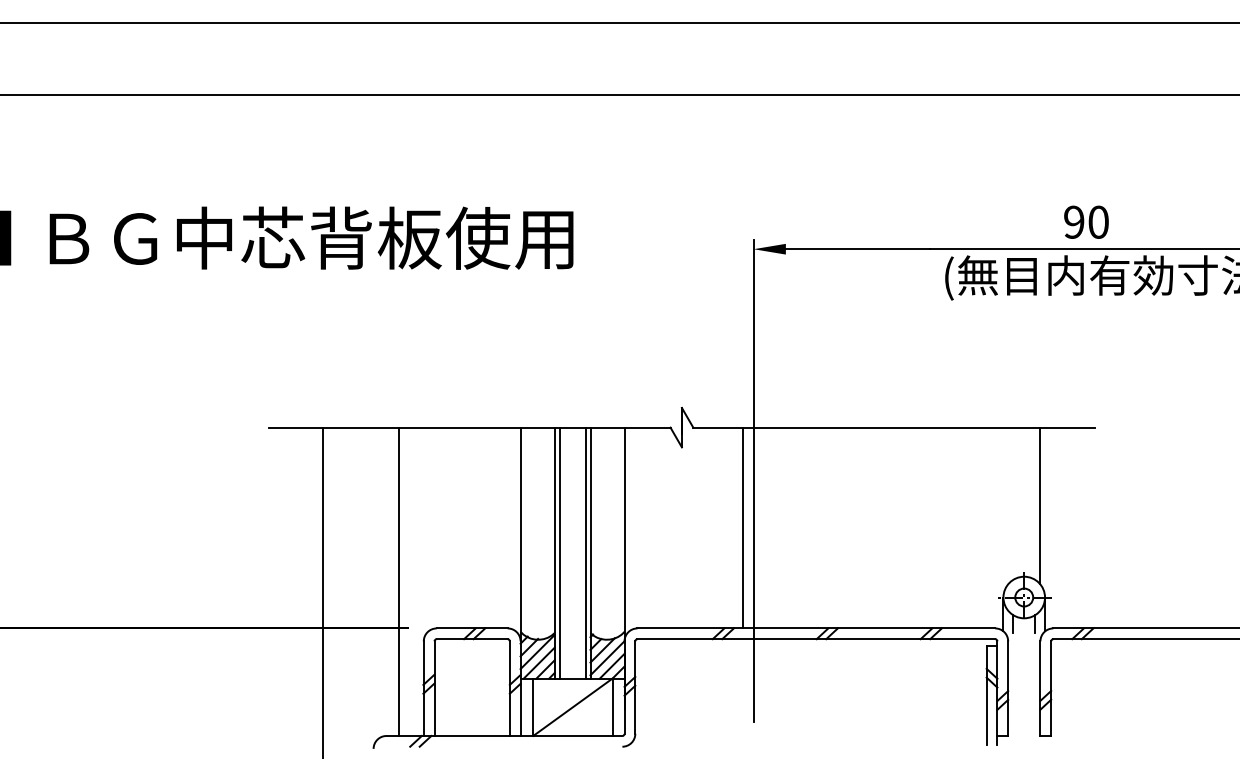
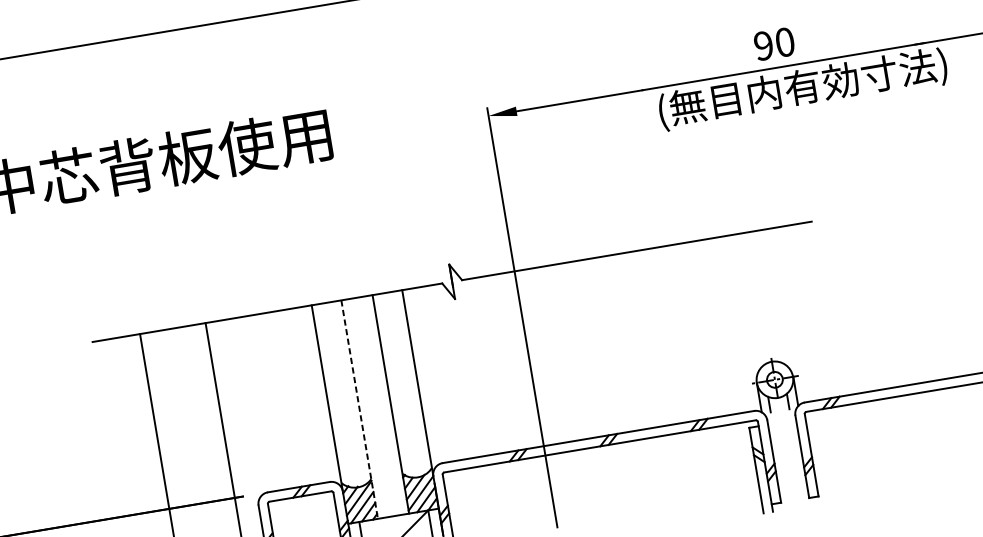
line: (1040, 505) -> (775, 297), removed
line: (743, 527) -> (520, 359), removed
line: (559, 552) -> (363, 408), removed
line: (585, 552) -> (386, 404), removed
line: (554, 553) -> (359, 409), solid -> dashed

